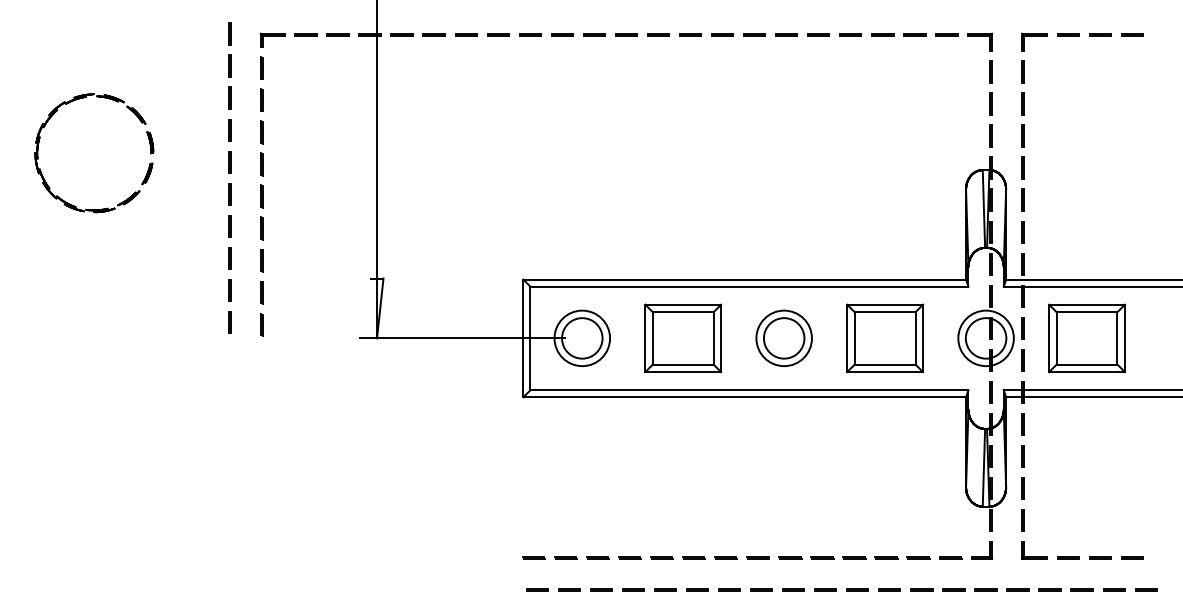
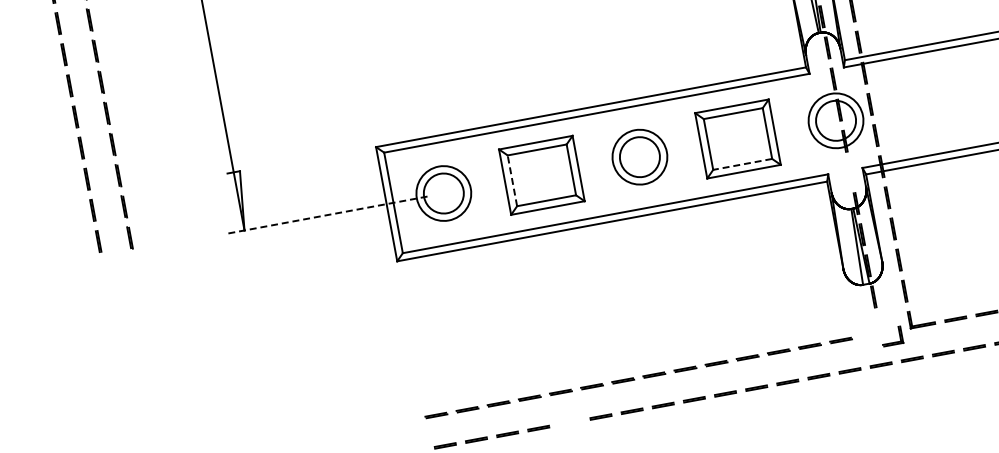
line: (652, 337) -> (511, 180), solid -> dashed
line: (462, 338) -> (327, 215), solid -> dashed
part: (1086, 338) -> (933, 102), removed
line: (884, 364) -> (742, 164), solid -> dashed
line: (990, 392) -> (850, 172), removed
part: (982, 550) -> (892, 336), moved
line: (665, 589) -> (569, 422), removed

